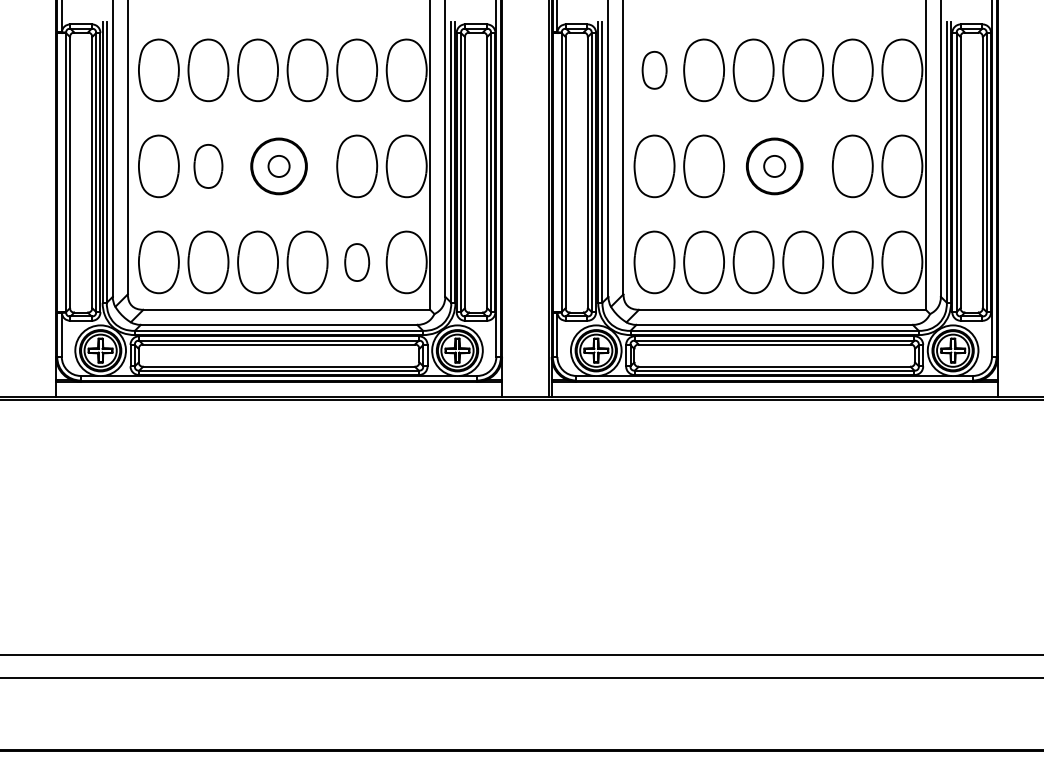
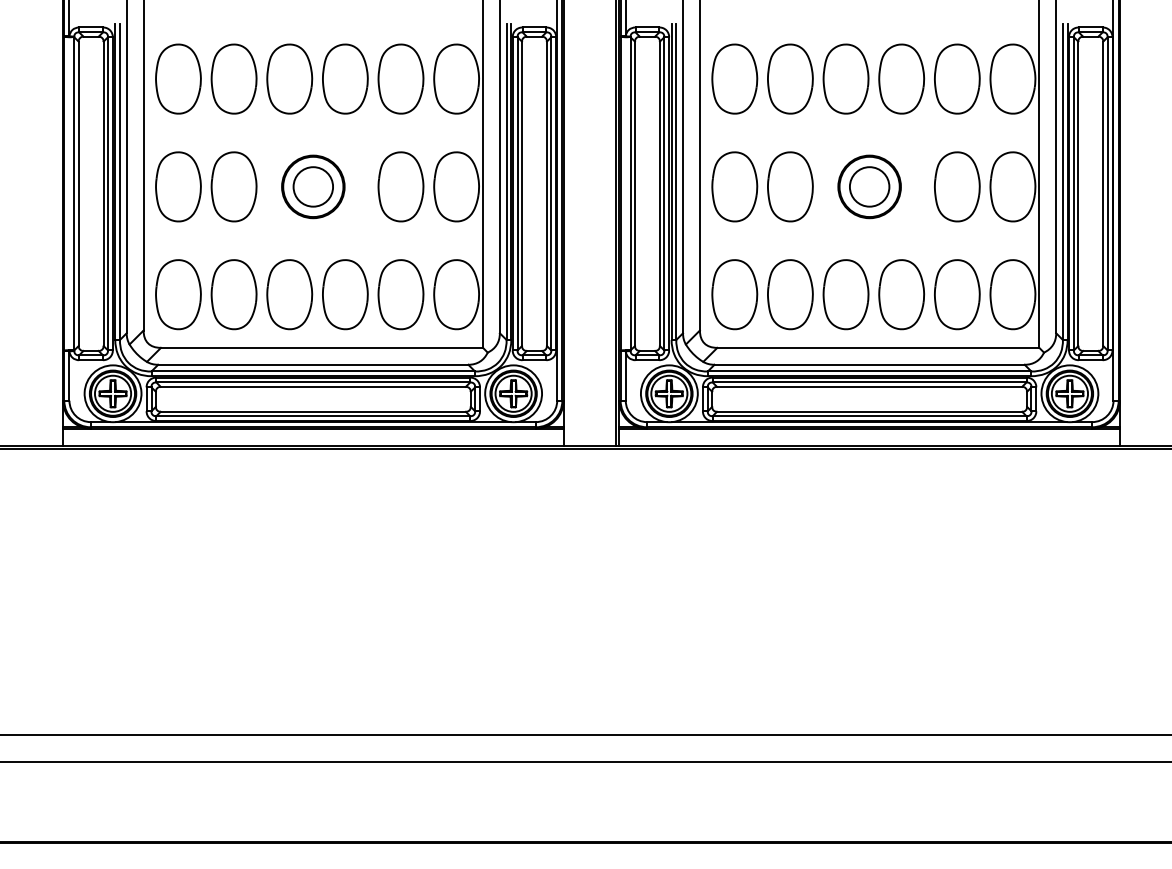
part: (654, 69) -> (734, 78), size x1.67
part: (207, 166) -> (233, 186), size x1.43
circle: (279, 166) -> (313, 186), size x1.67
circle: (774, 166) -> (869, 186), size x1.67
part: (356, 262) -> (400, 294), size x1.67

